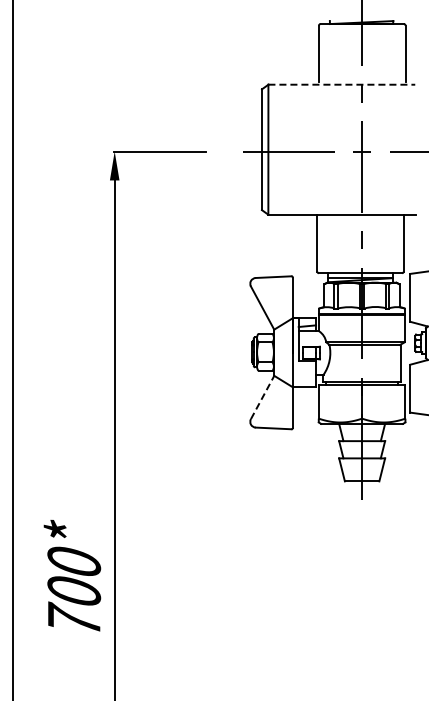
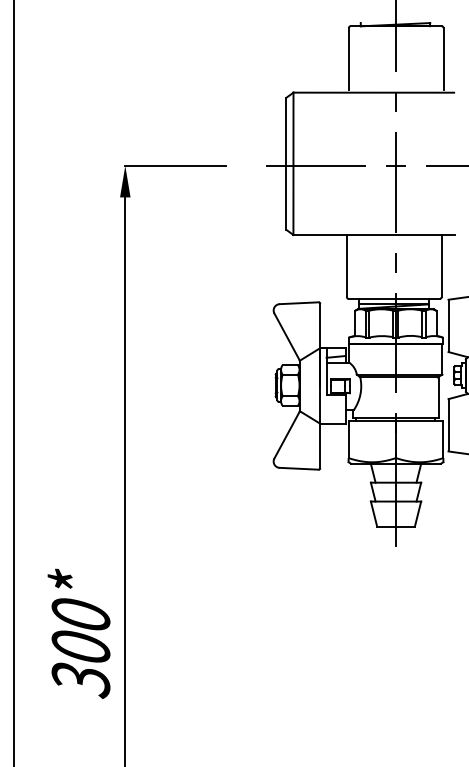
line: (342, 84) -> (374, 92), dashed -> solid
line: (262, 397) -> (287, 434), dashed -> solid
text: (74, 619) -> (81, 677), 700* -> 300*

